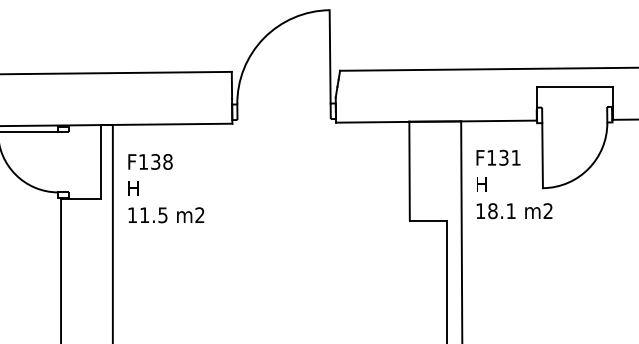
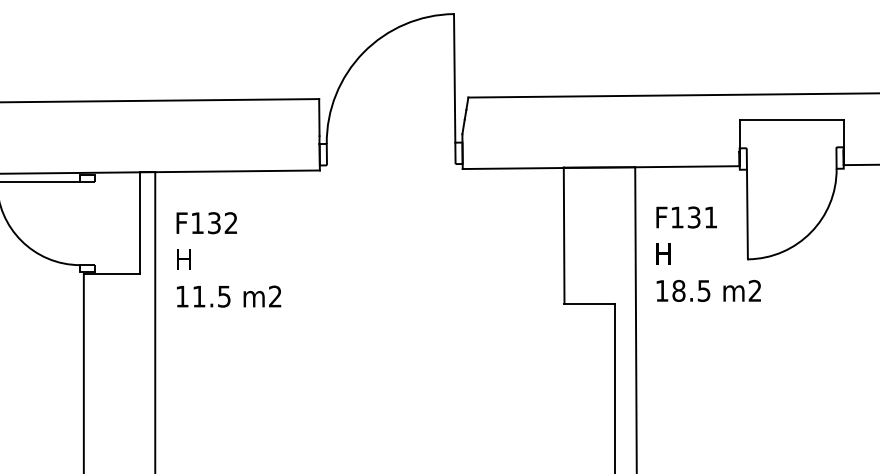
text: (167, 162) -> (230, 223), F138 -> F132
text: (510, 210) -> (703, 290), 18.1 -> 18.5

